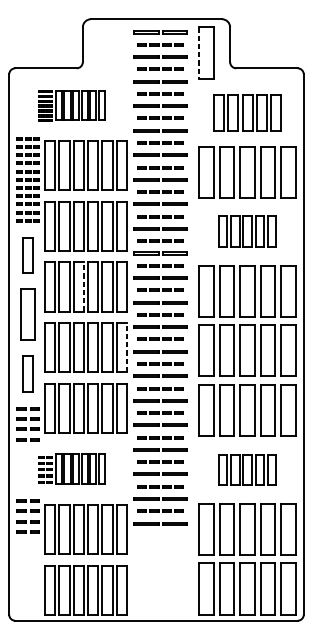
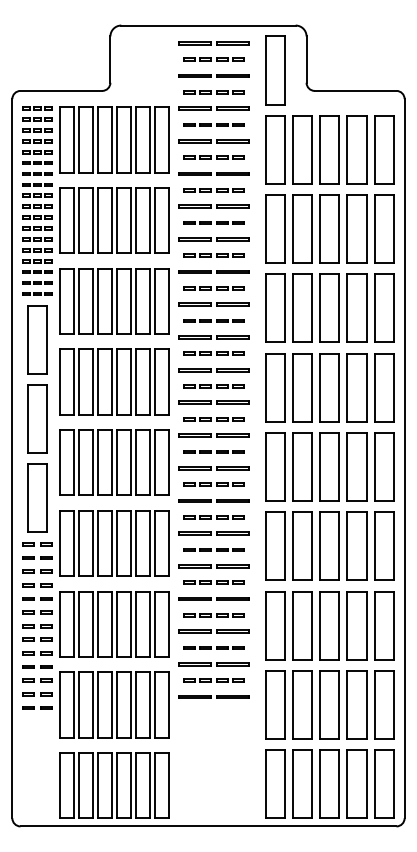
line: (199, 53) -> (265, 71), dashed -> solid
part: (71, 105) -> (95, 140), size x1.67
part: (247, 112) -> (329, 149), size x1.43
part: (247, 230) -> (329, 307), size x1.67
part: (28, 255) -> (37, 339), size x1.43
line: (83, 287) -> (111, 382), dashed -> solid
line: (127, 347) -> (169, 462), dashed -> solid
part: (28, 373) -> (37, 497), size x1.43
part: (71, 469) -> (95, 624), size x1.67
part: (247, 469) -> (329, 625), size x1.67

